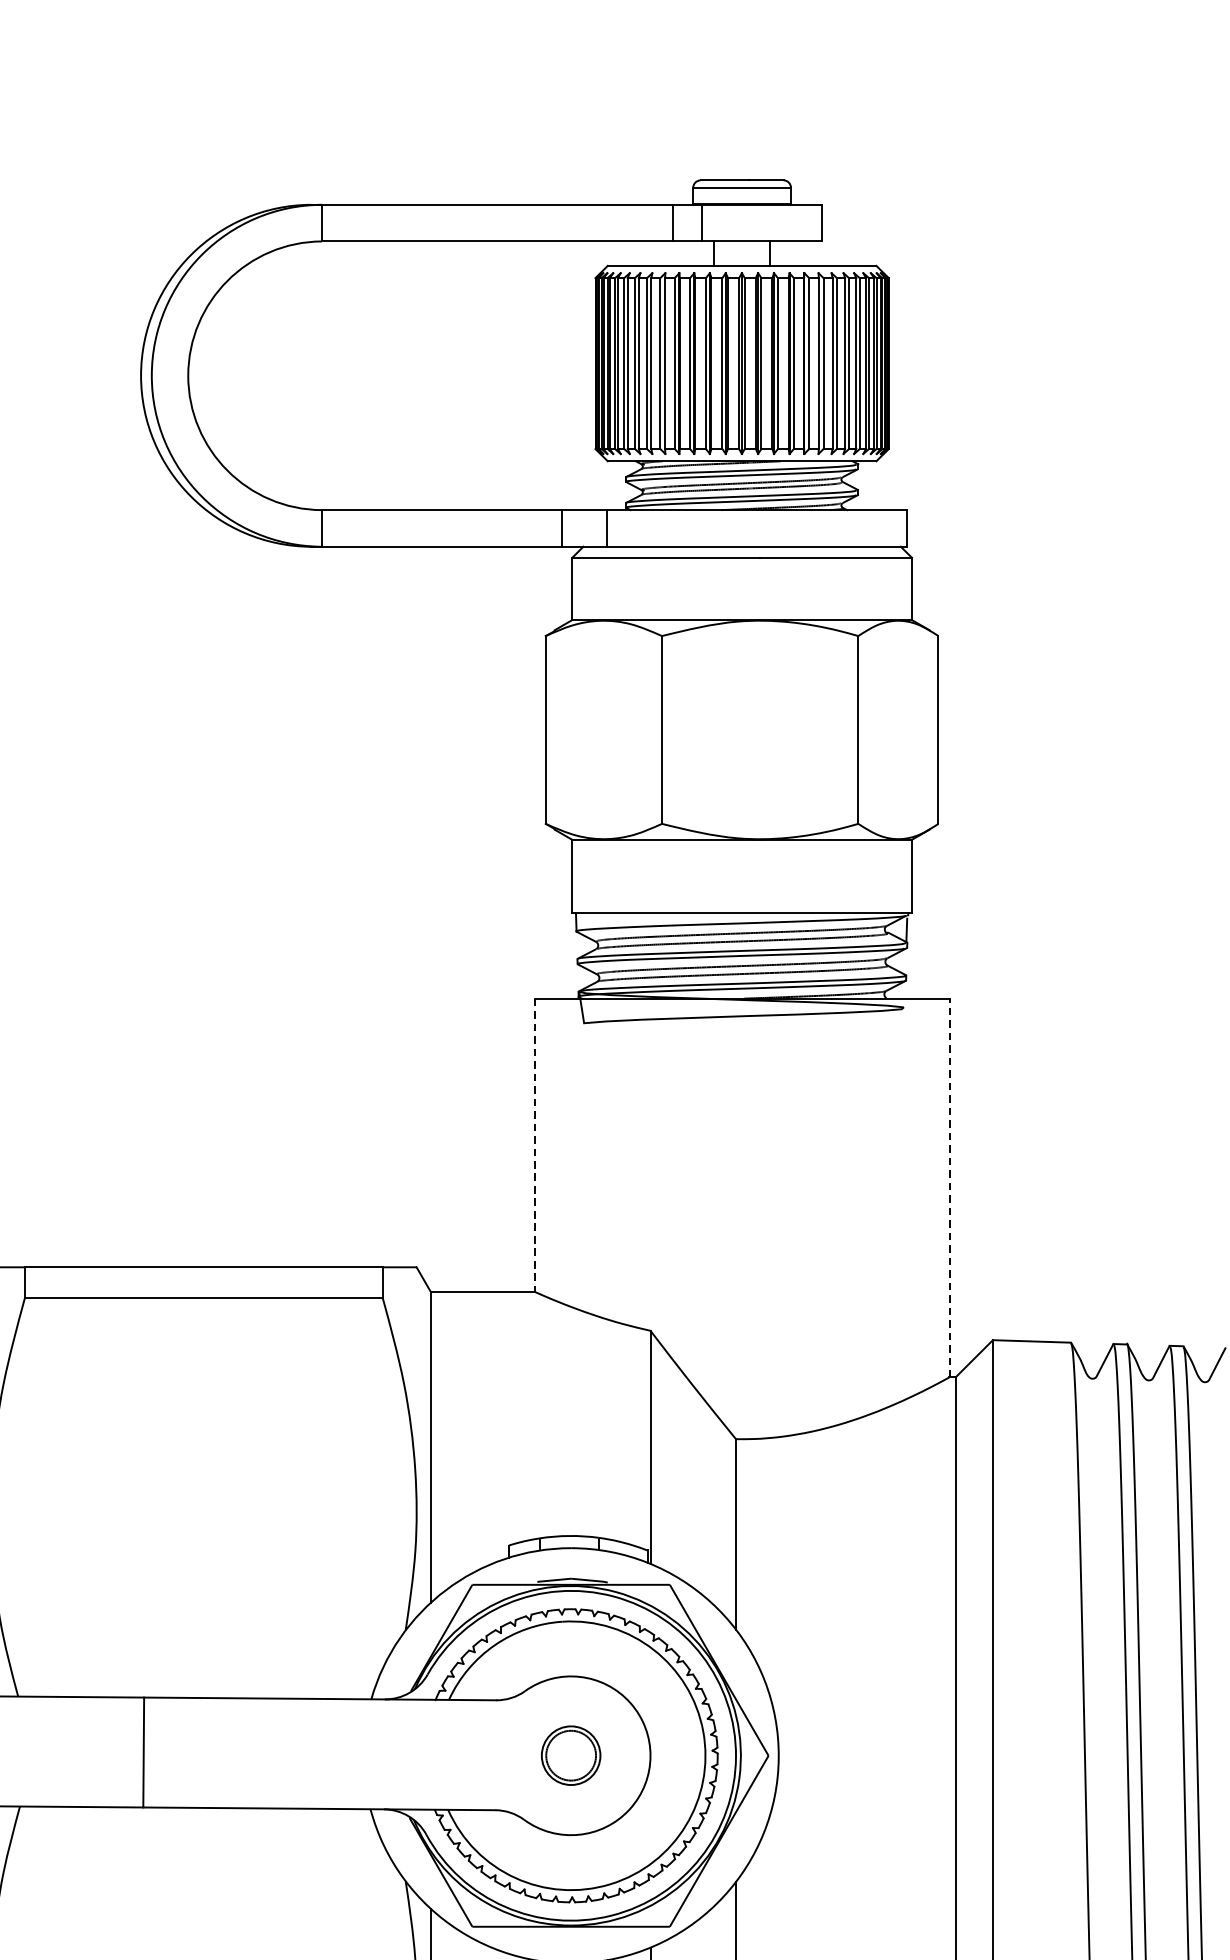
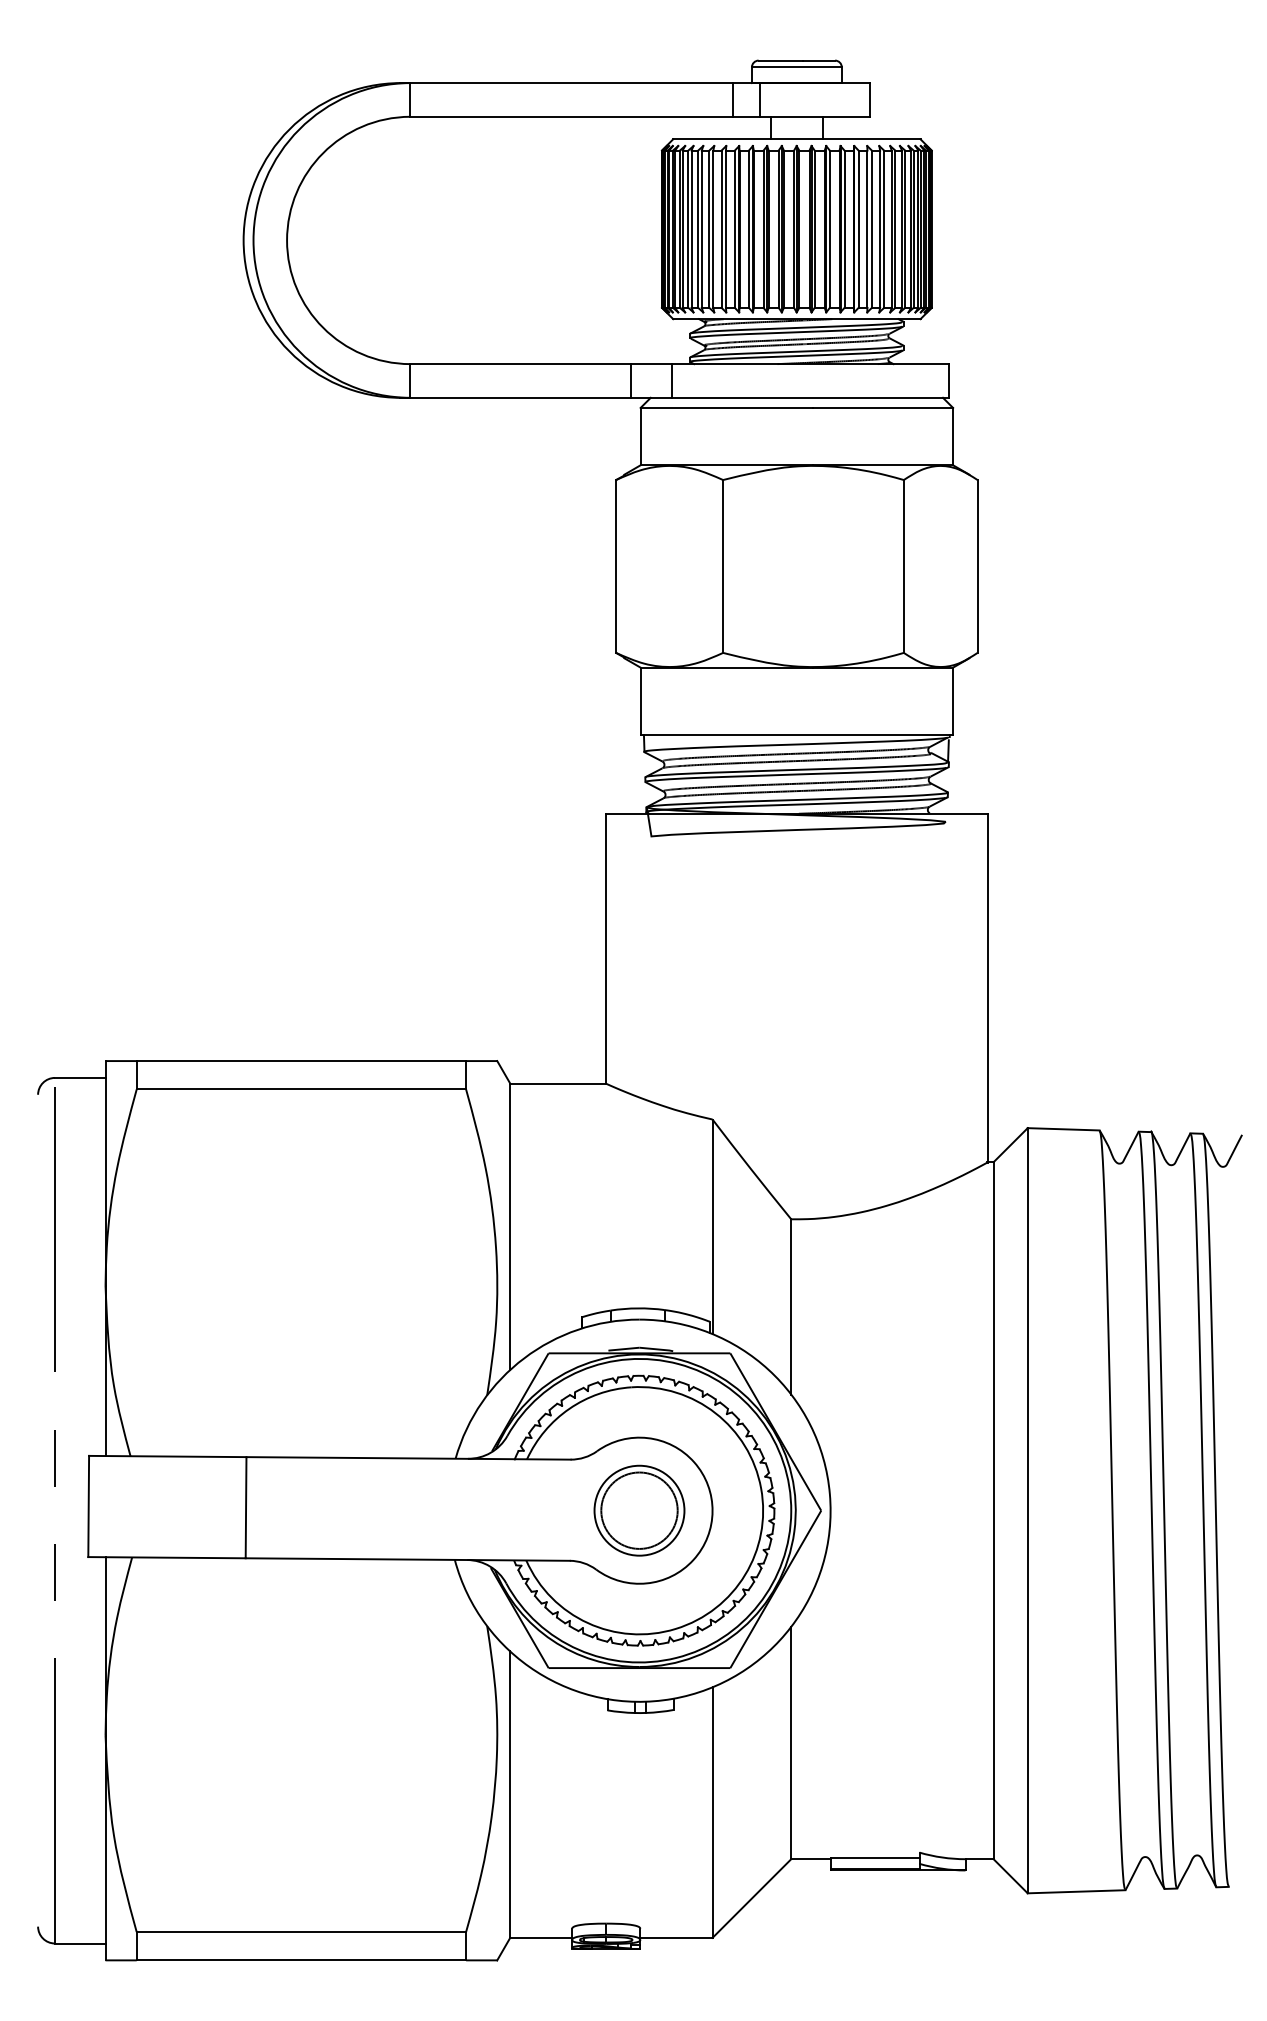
line: (534, 1145) -> (605, 948), dashed -> solid
line: (949, 1187) -> (987, 987), dashed -> solid
part: (571, 1755) -> (639, 1510), size x1.67

